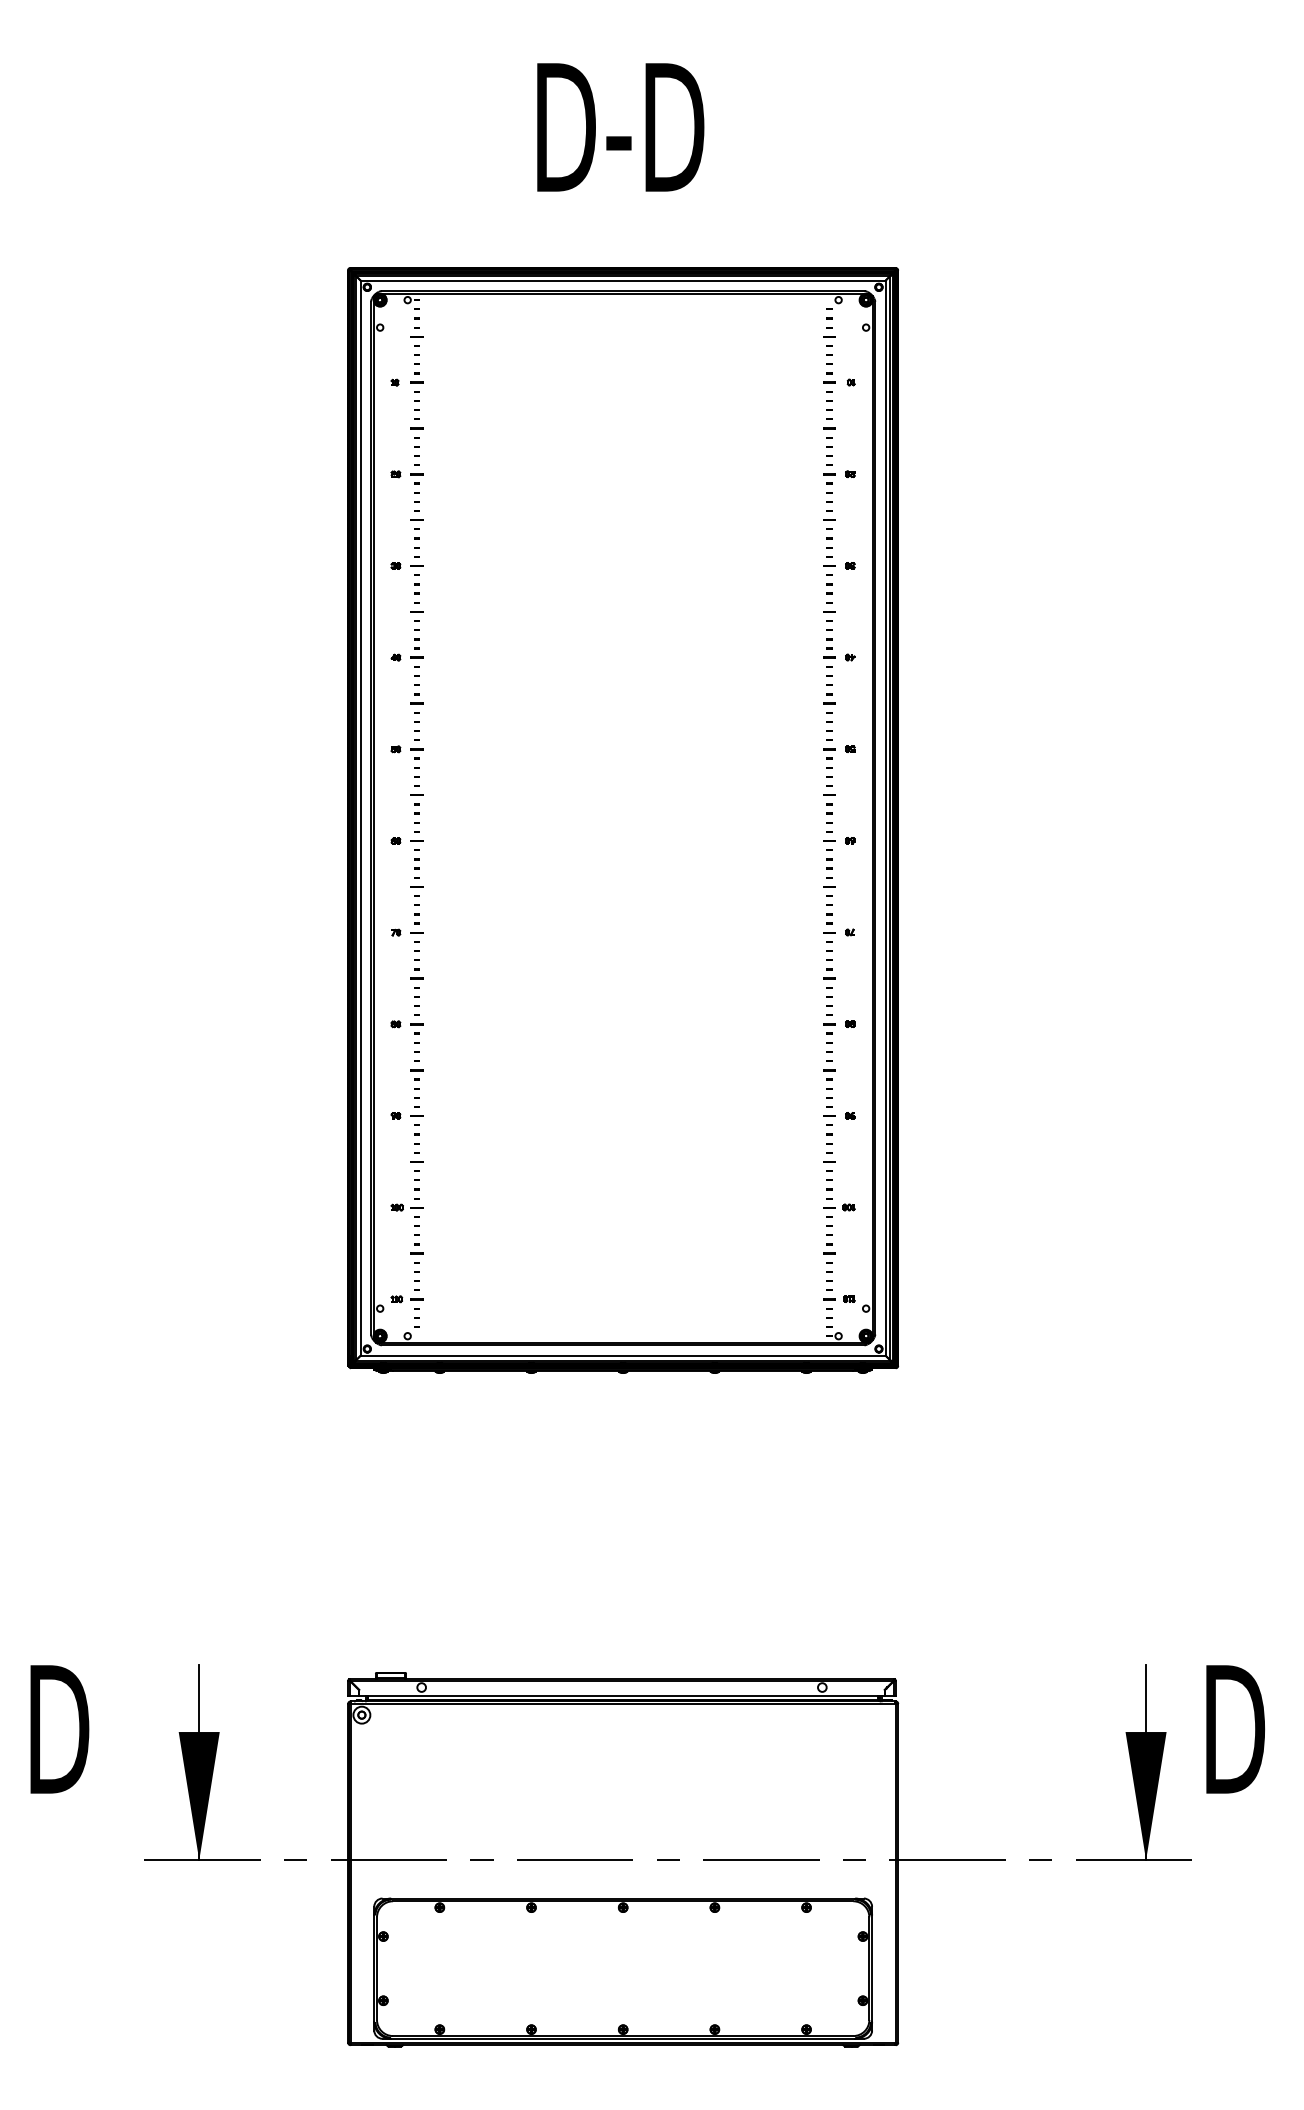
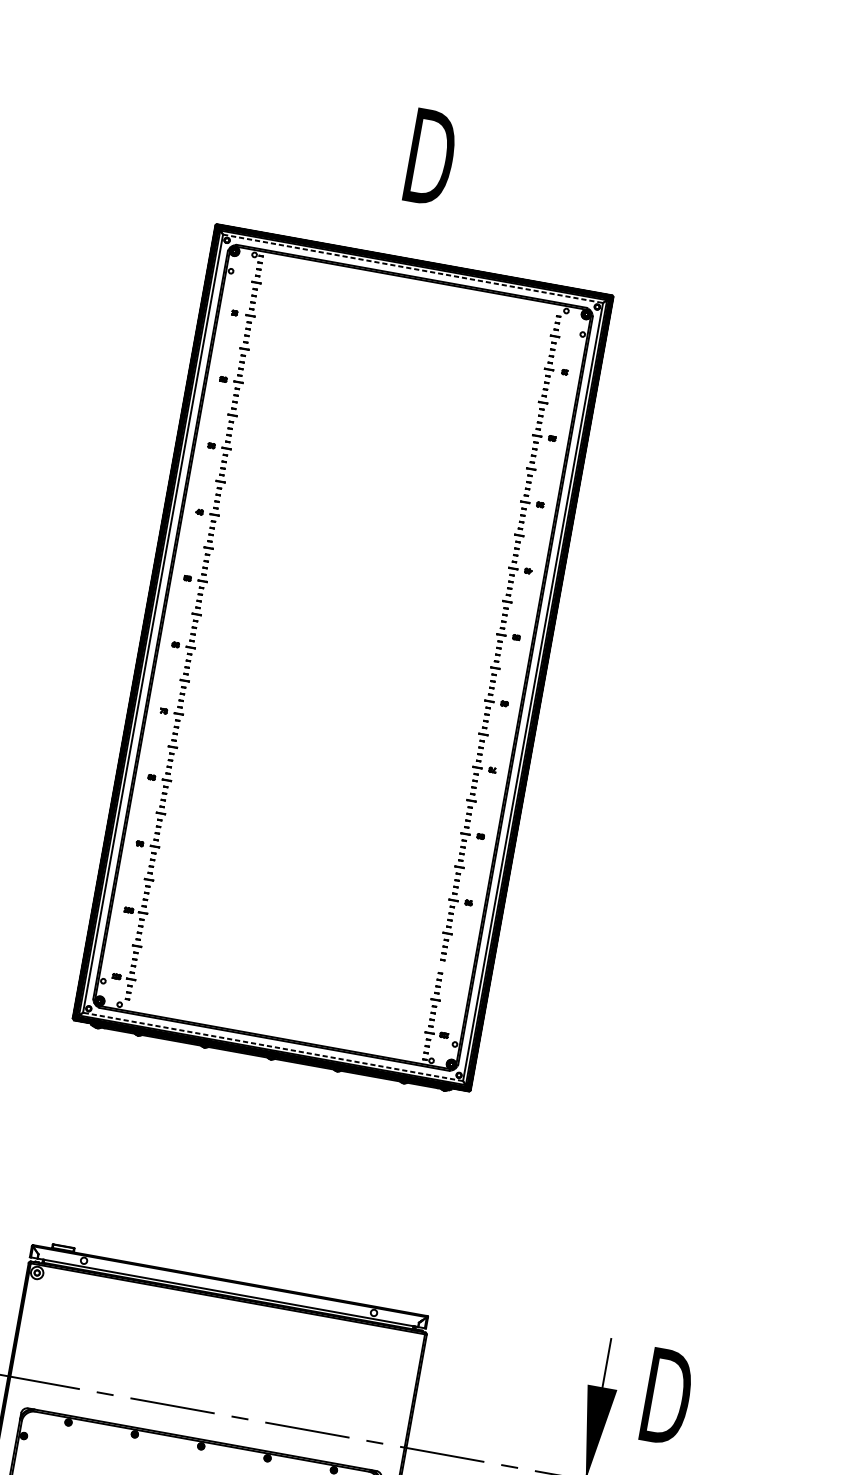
text: (620, 127) -> (431, 157), D-D -> D
line: (623, 280) -> (413, 268), solid -> dashed
part: (839, 1207) -> (448, 967), removed
line: (622, 1355) -> (272, 1046), solid -> dashed

